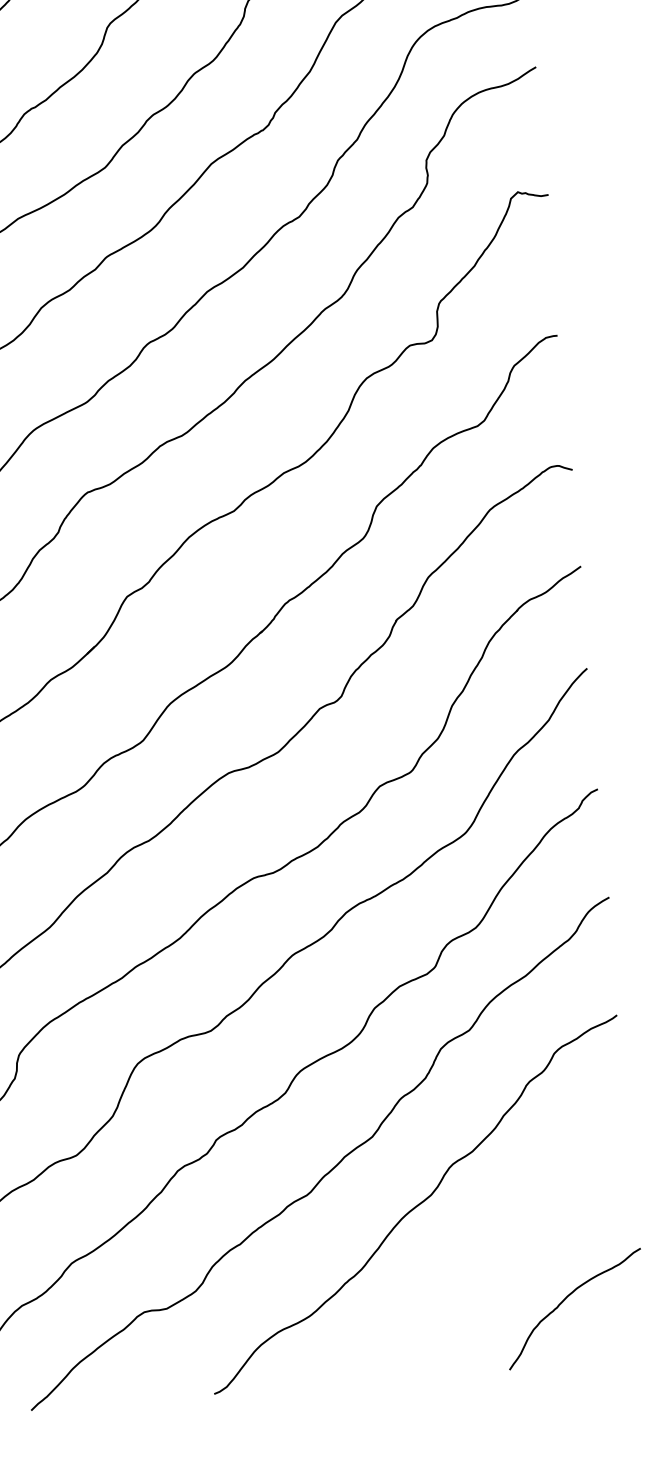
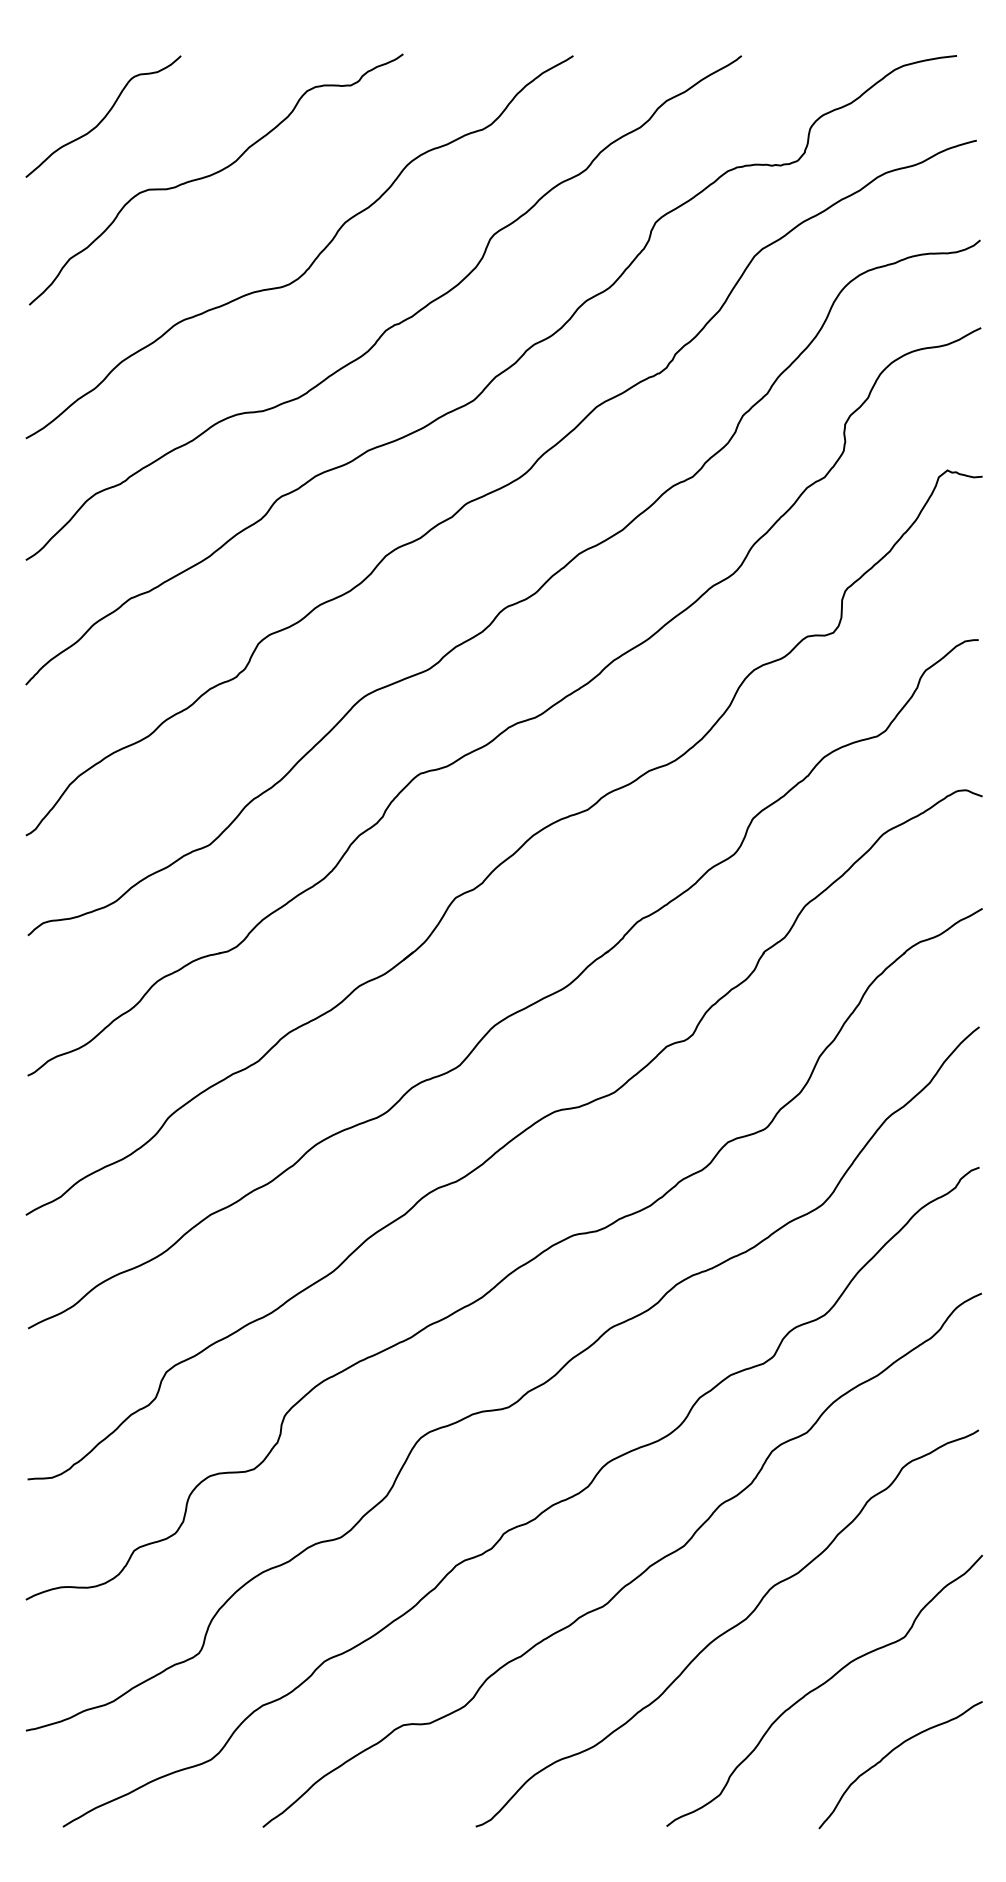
curve: (501, 1247) -> (821, 1686), added

